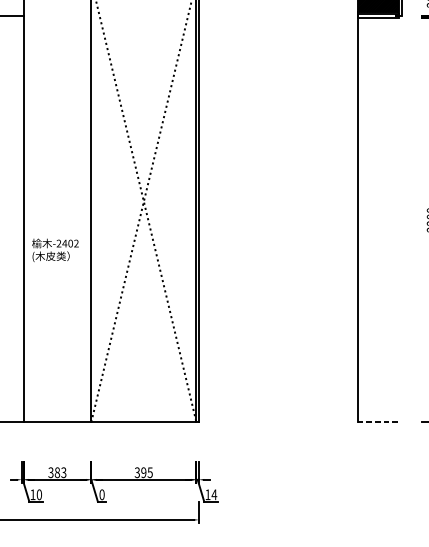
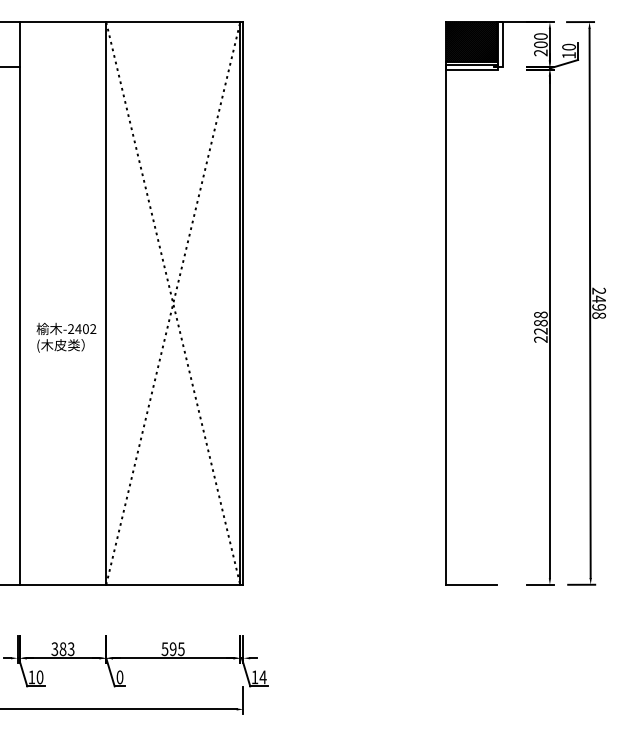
text: (55, 250) -> (66, 337), moved
line: (377, 421) -> (471, 584), dashed -> solid
text: (137, 472) -> (165, 648), 395 -> 595

